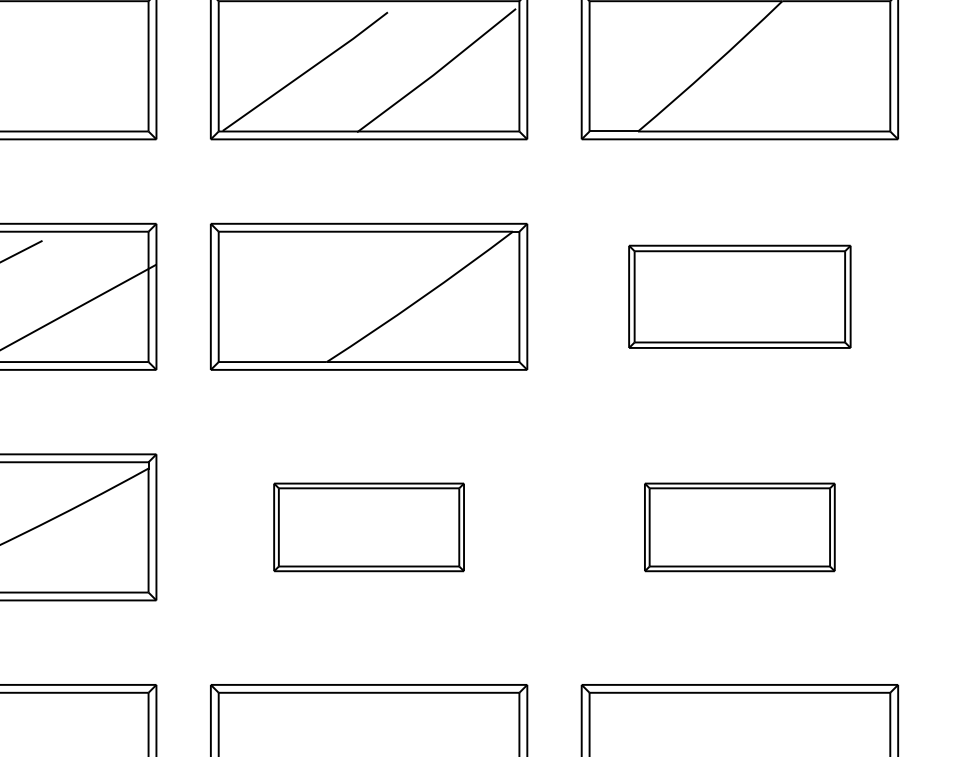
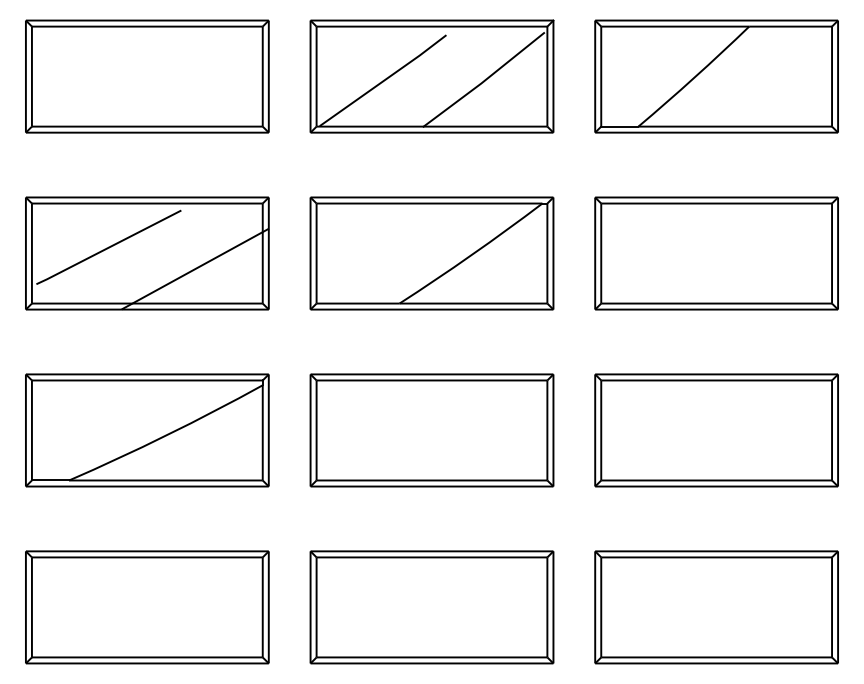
part: (739, 296) -> (716, 253), size x1.43
part: (368, 527) -> (431, 430), size x1.67
part: (739, 527) -> (716, 430), size x1.67

